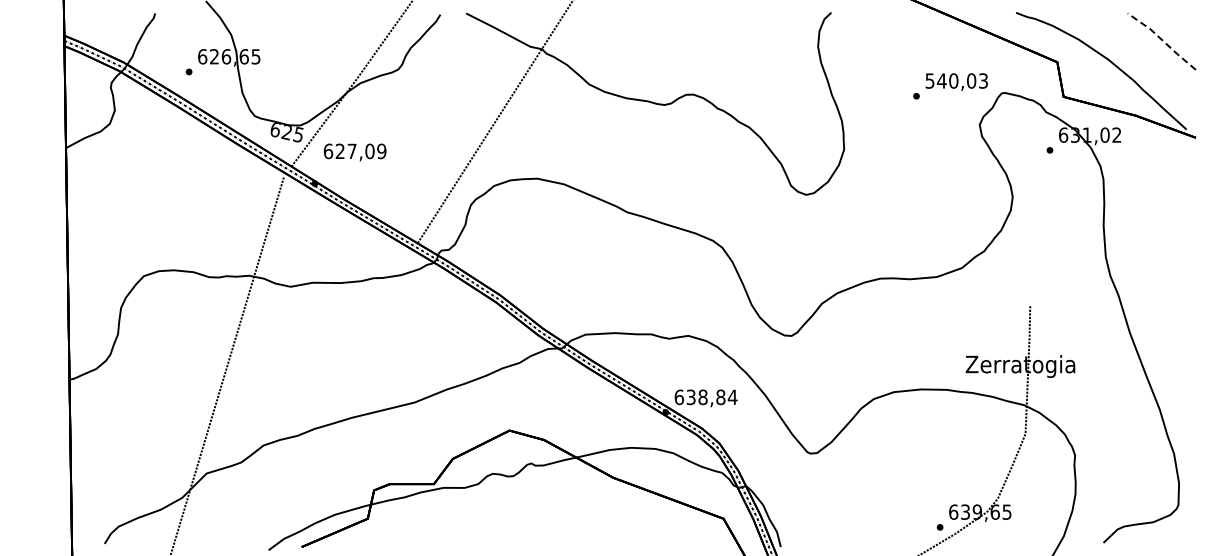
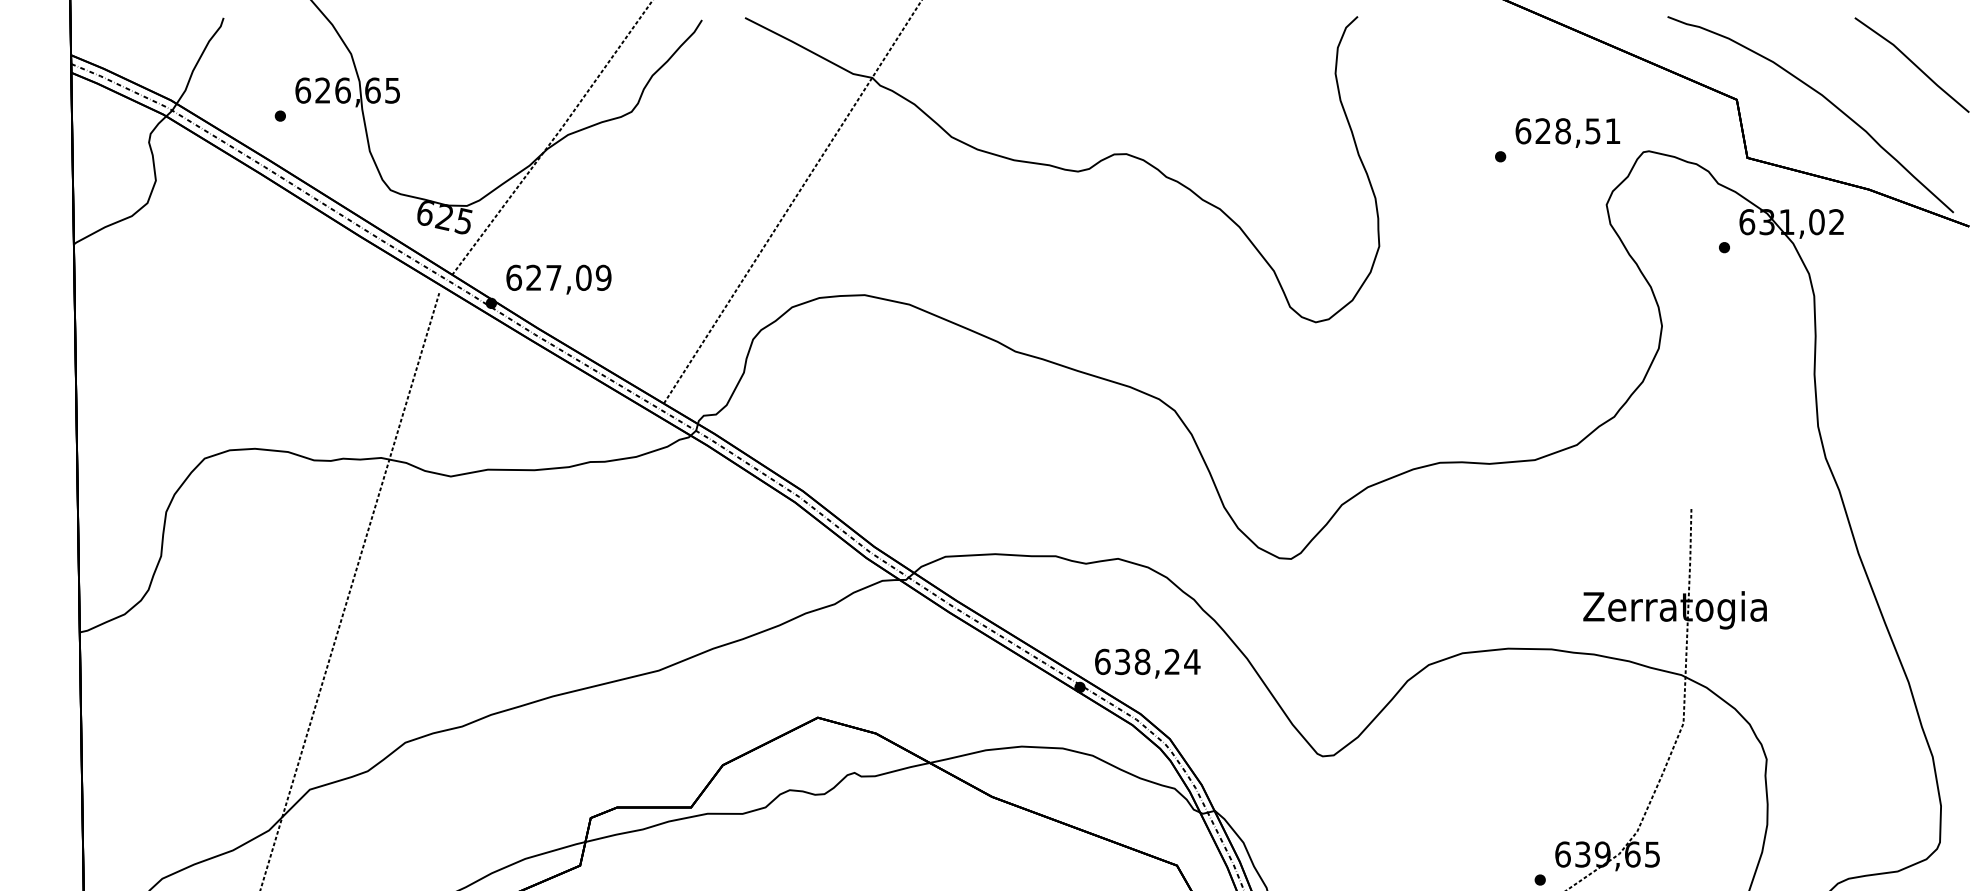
line: (1162, 40) -> (1913, 63), dashed -> solid
text: (956, 80) -> (1567, 130), 540,03 -> 628,51
text: (354, 152) -> (557, 279), moved
text: (720, 397) -> (1171, 662), 638,84 -> 638,24

